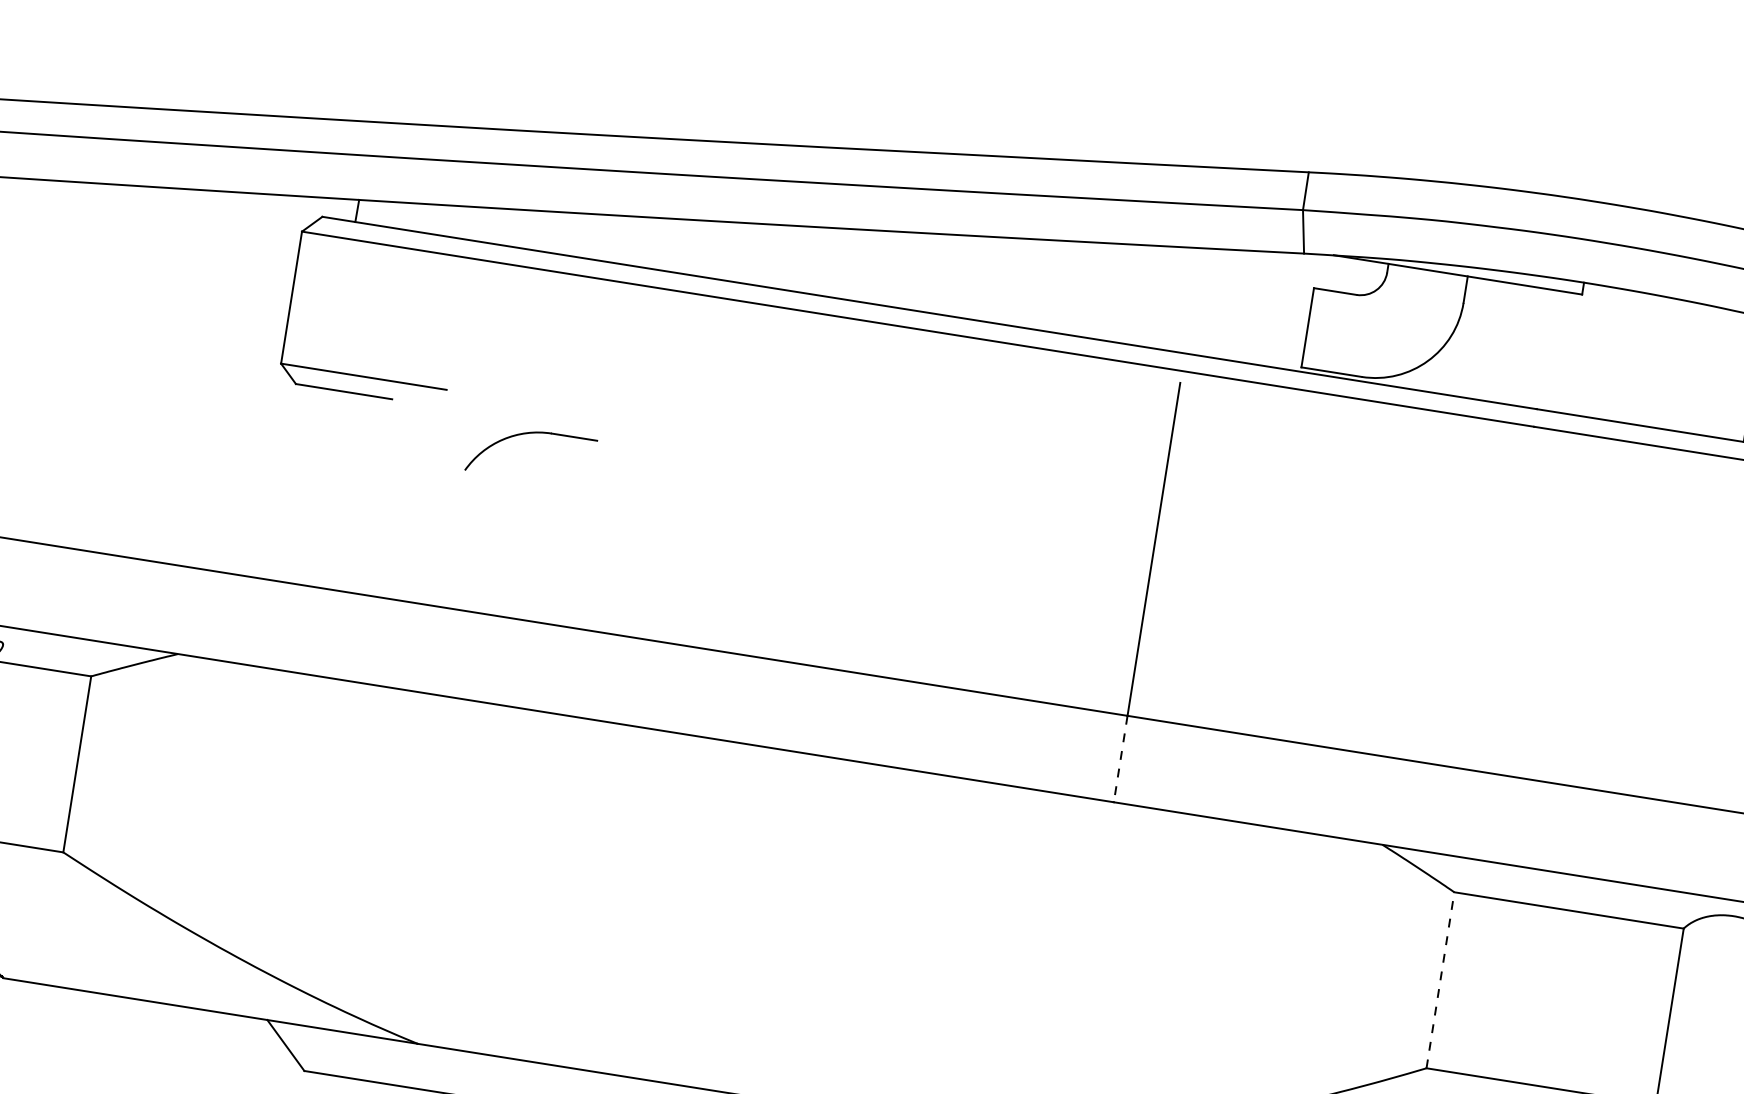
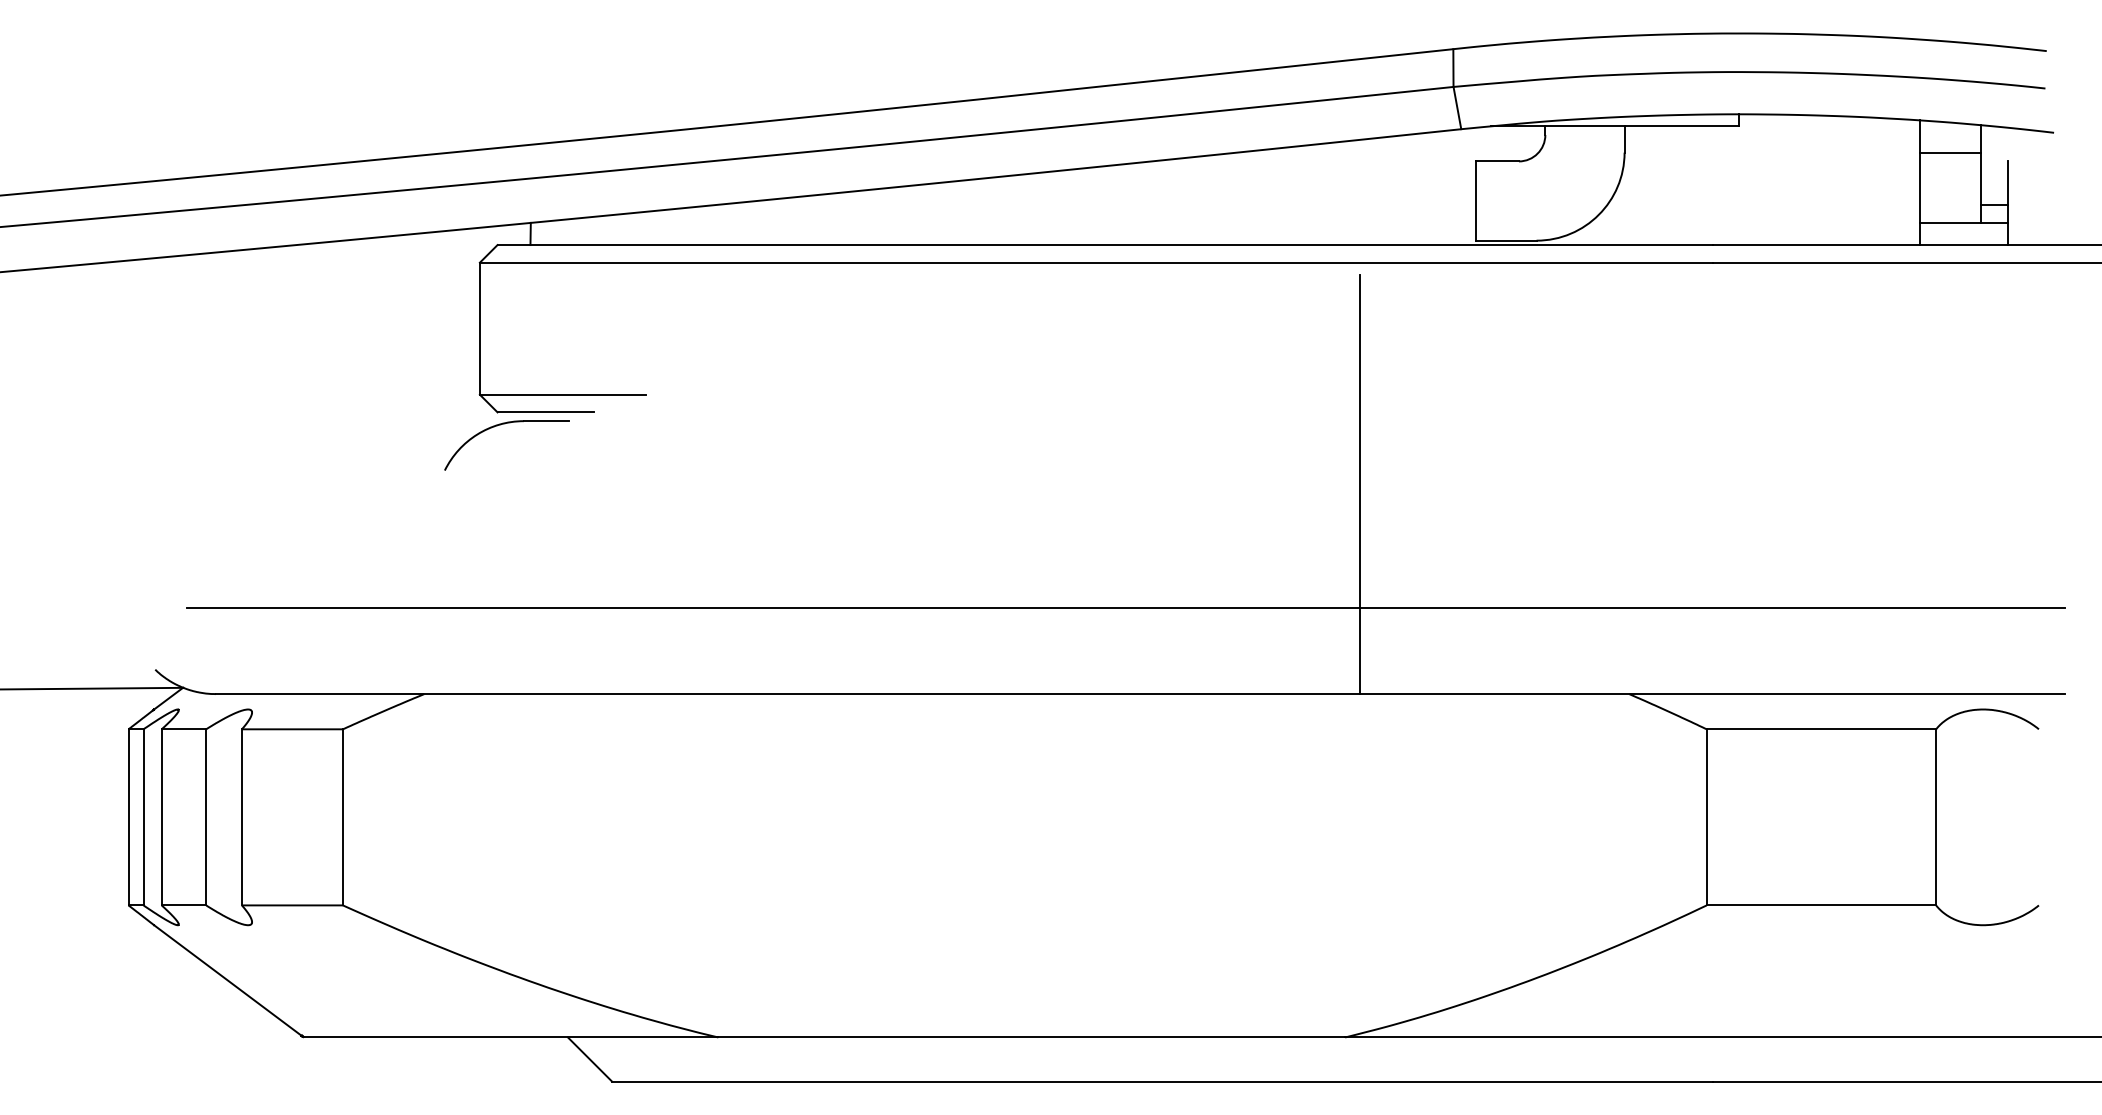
part: (527, 434) -> (500, 425), moved
line: (1120, 759) -> (1360, 651), dashed -> solid
line: (1440, 979) -> (1706, 816), dashed -> solid

